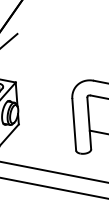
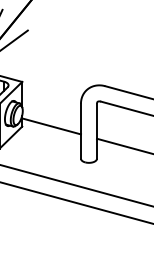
line: (46, 122) -> (51, 126), added

